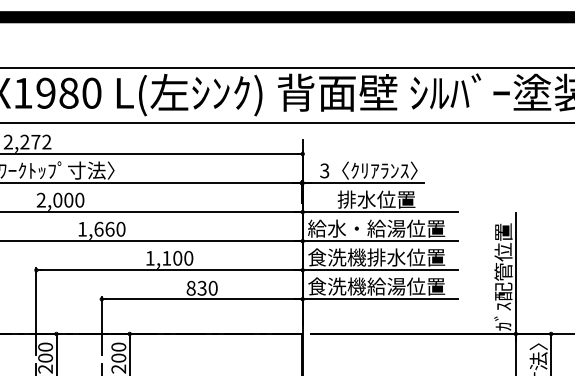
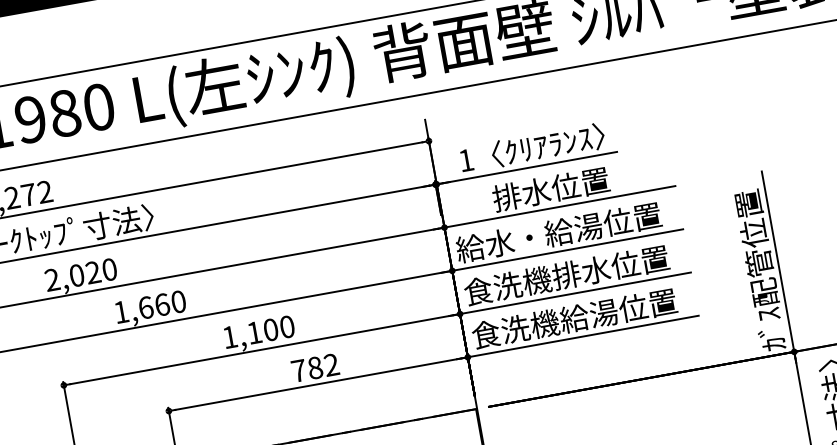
text: (324, 170) -> (465, 159), 3 -> 1
text: (68, 199) -> (92, 271), 2,000 -> 2,020
text: (201, 287) -> (314, 366), 830 -> 782

